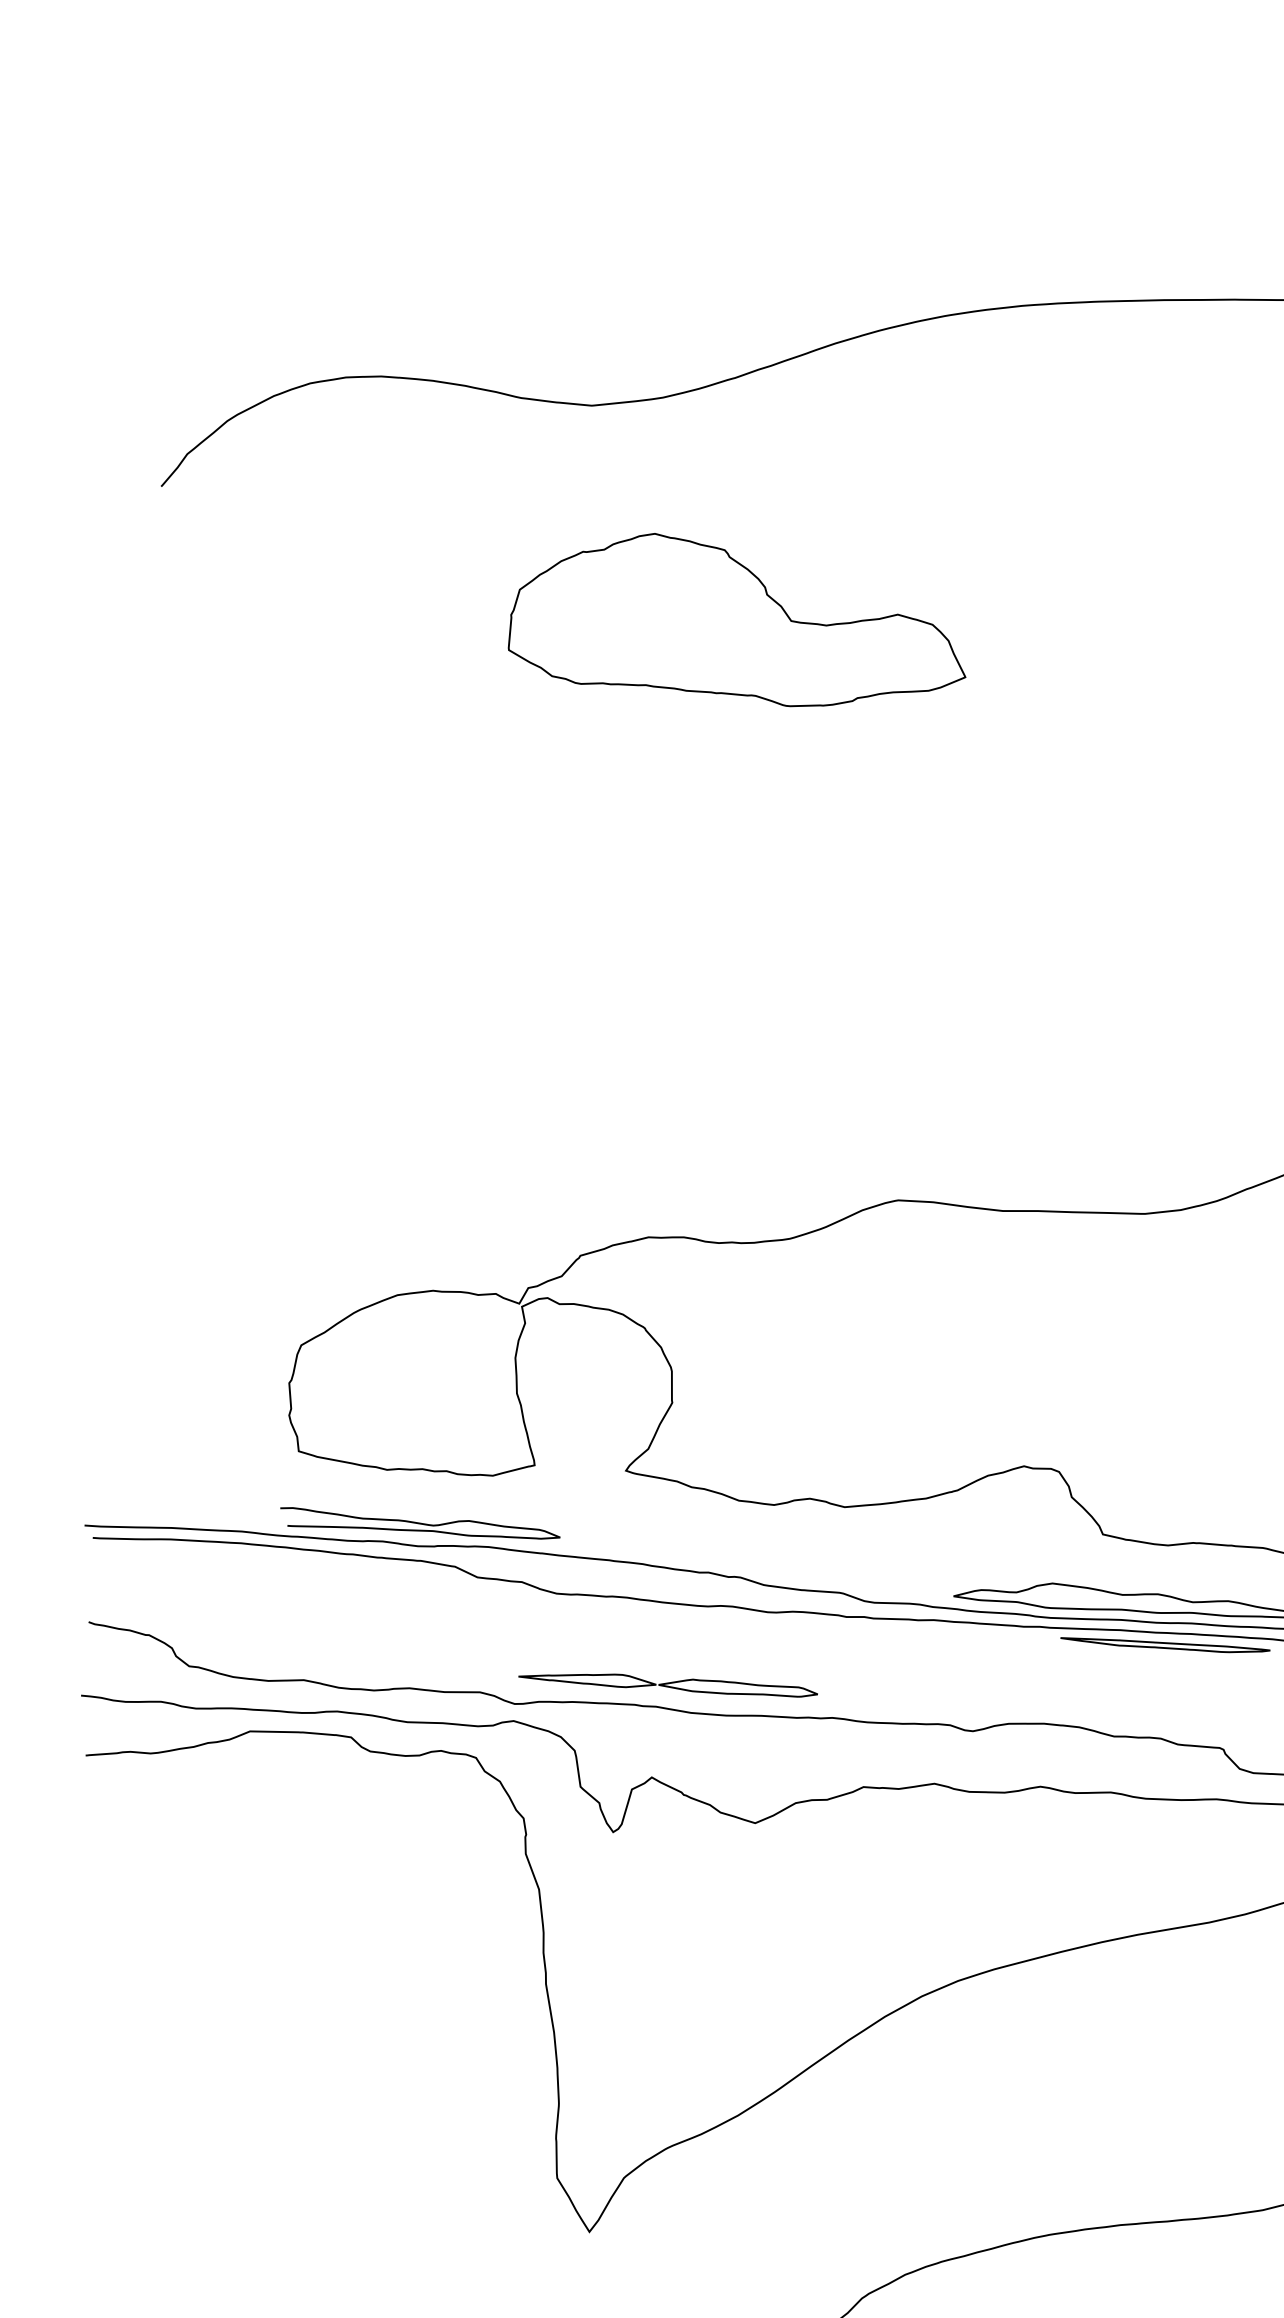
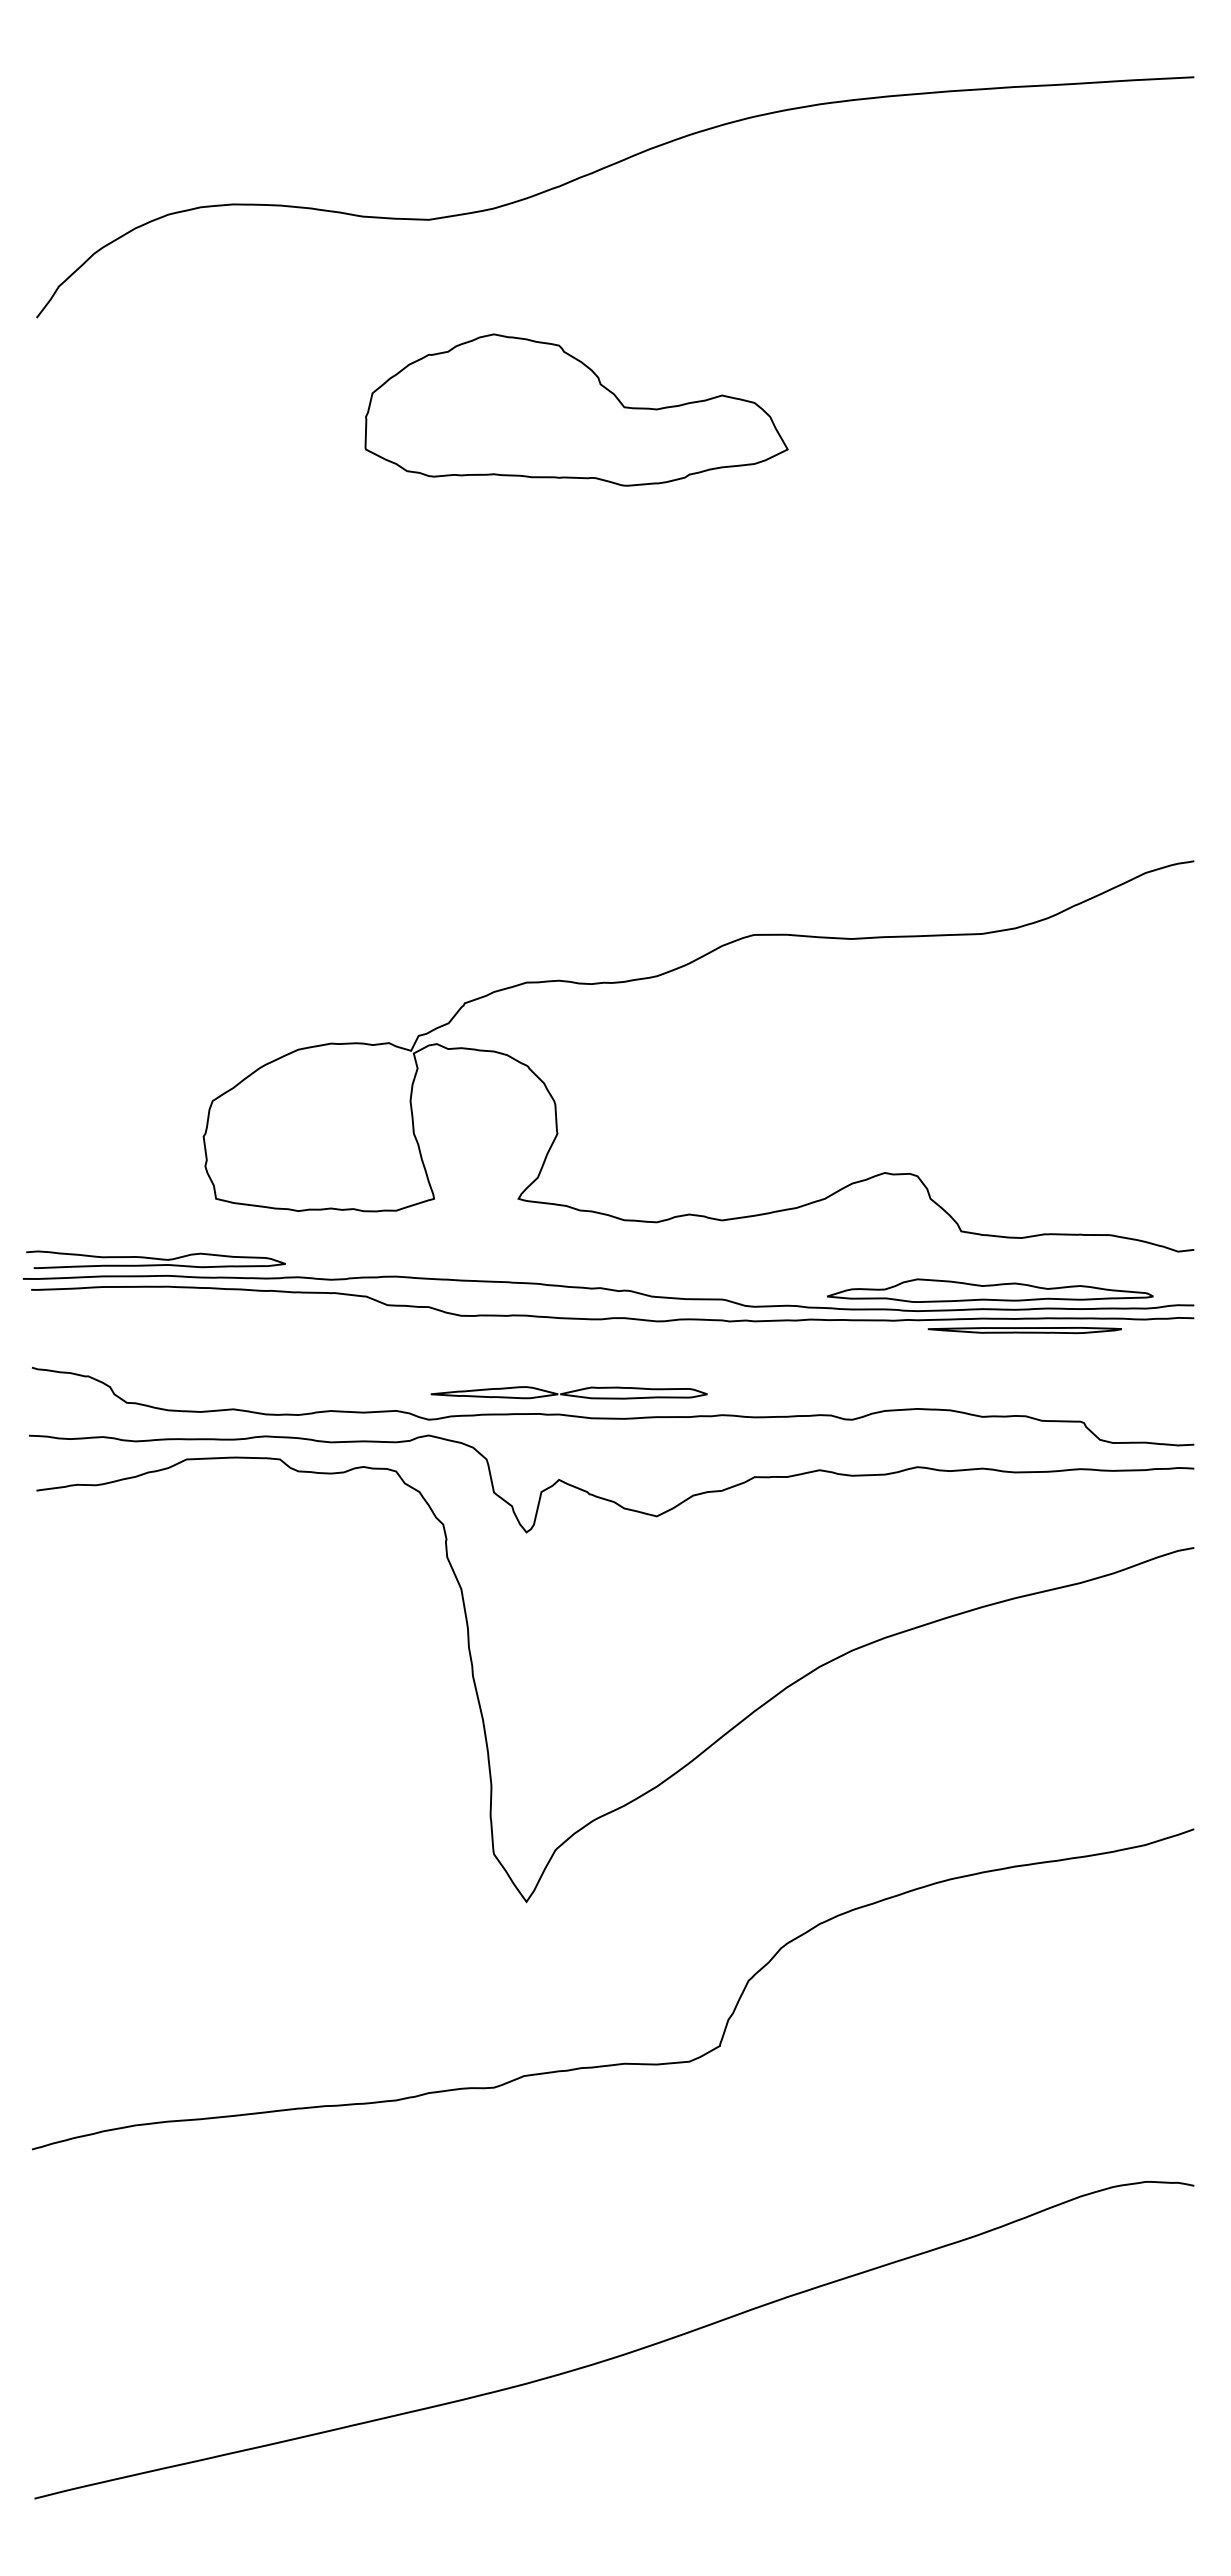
curve: (419, 1524) -> (155, 1259), moved

